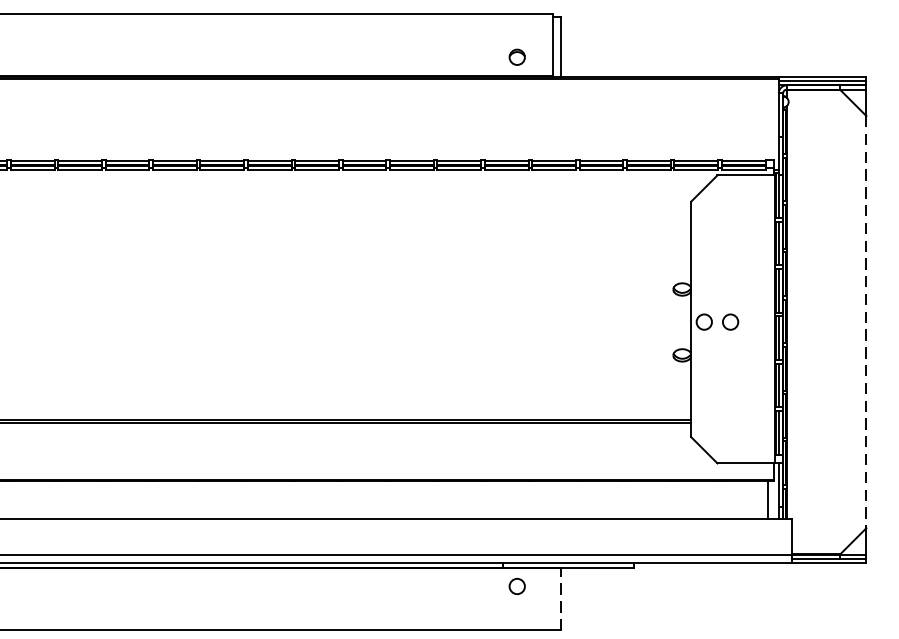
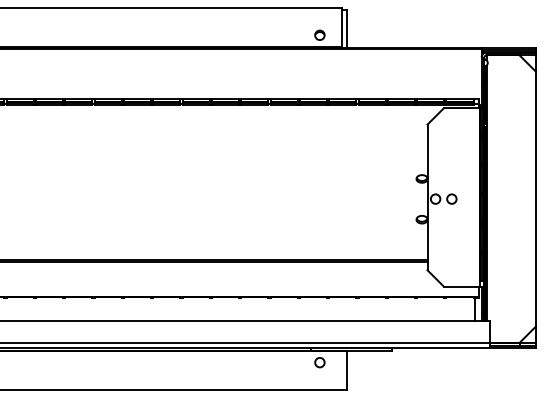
line: (865, 322) -> (535, 199), dashed -> solid
line: (561, 599) -> (347, 370), dashed -> solid

